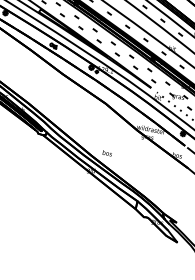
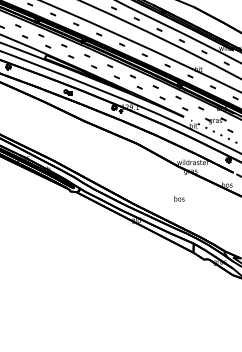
text: (107, 153) -> (179, 198), moved

